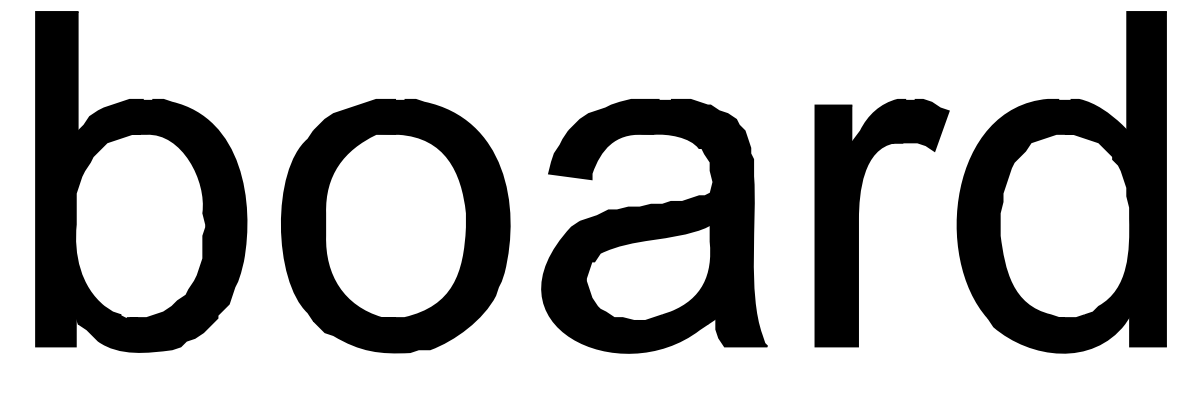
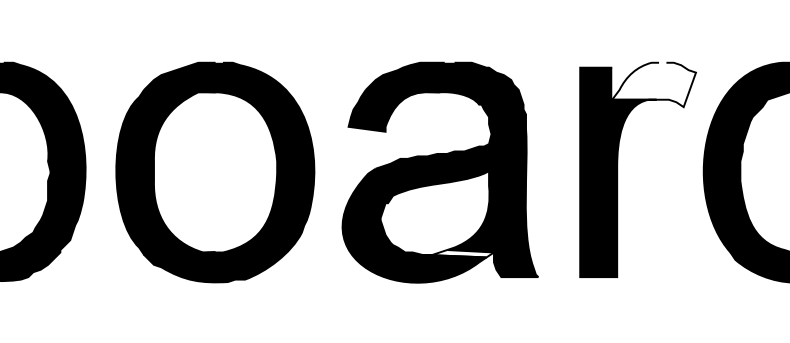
fill: (900, 124) -> (654, 84), removed
fill: (676, 319) -> (459, 253), removed

